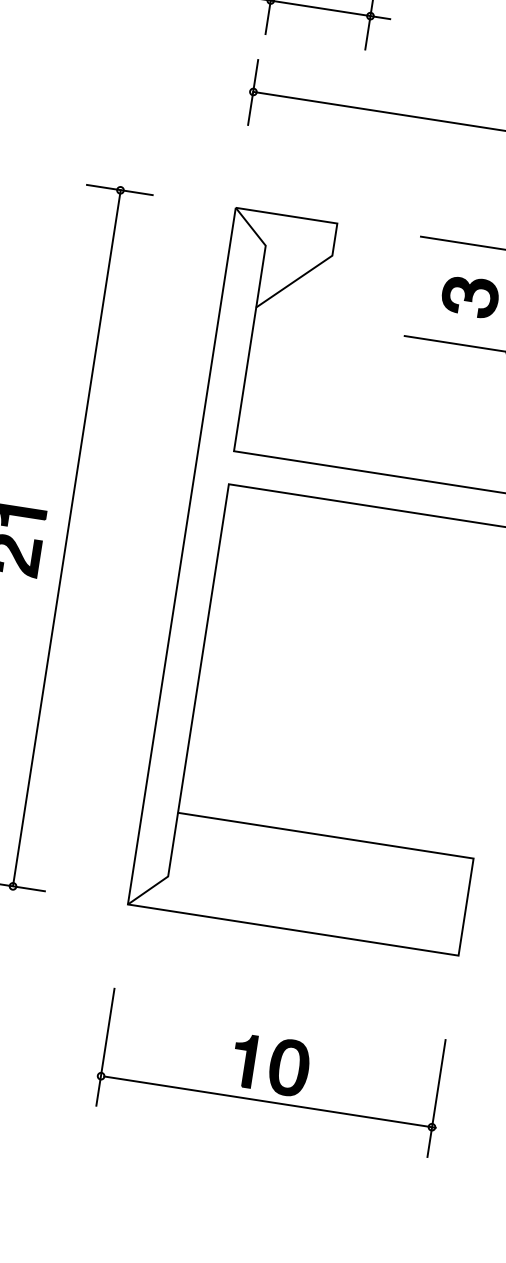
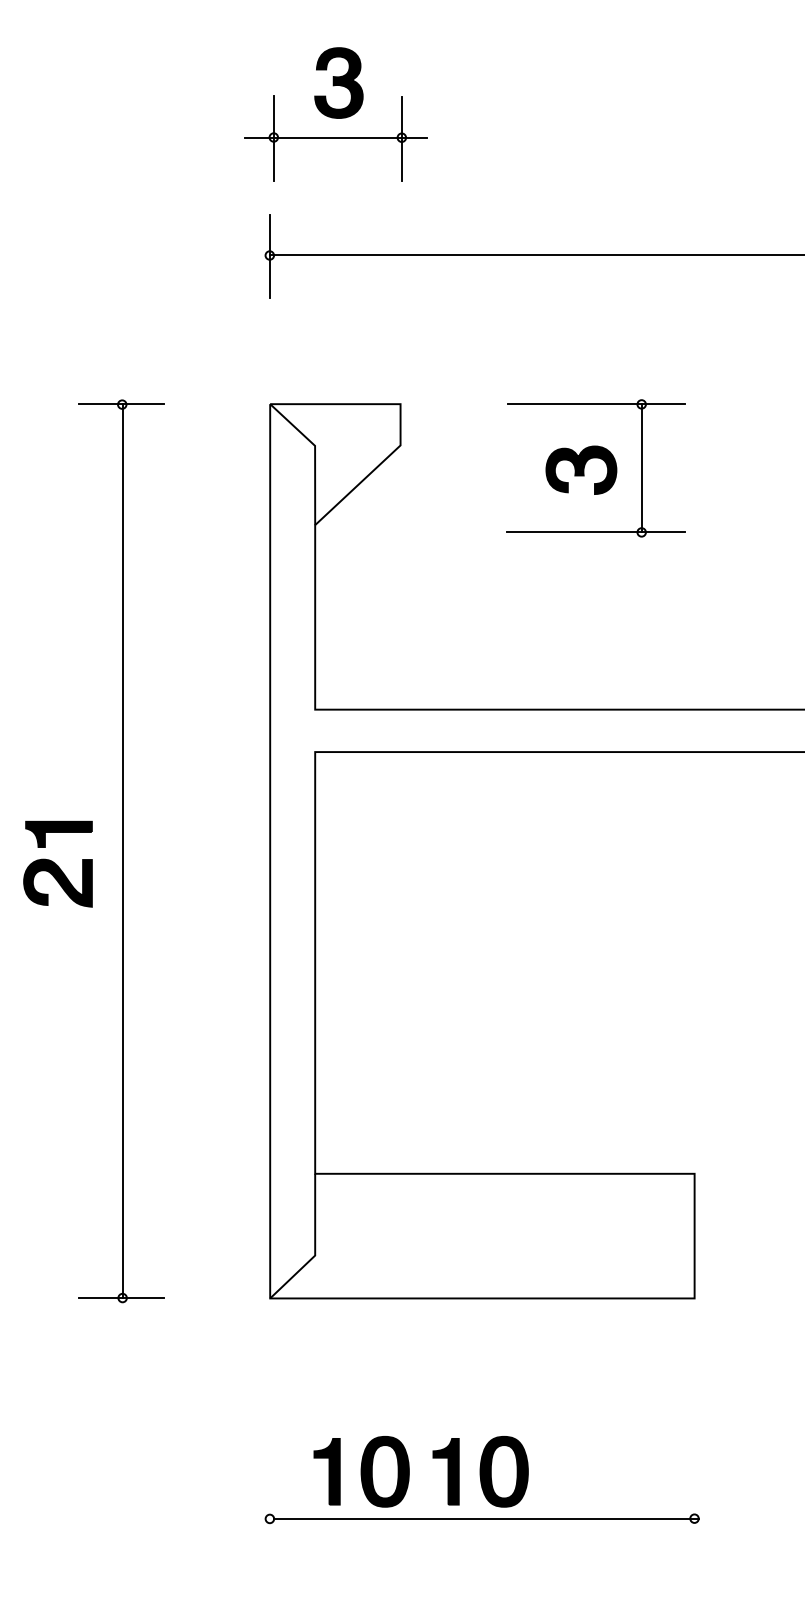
line: (105, 1046) -> (269, 1481), removed
part: (178, 1050) -> (361, 1471), added
line: (436, 1098) -> (694, 1481), removed

